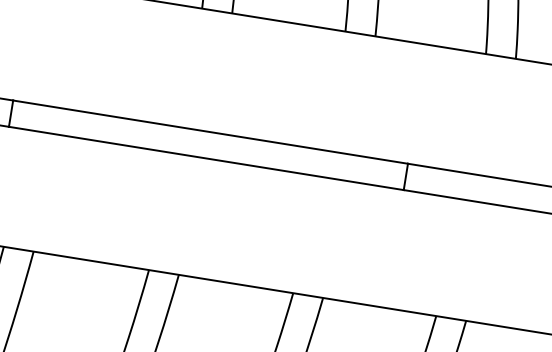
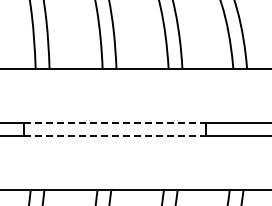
line: (210, 132) -> (115, 123), solid -> dashed
line: (206, 158) -> (115, 135), solid -> dashed

